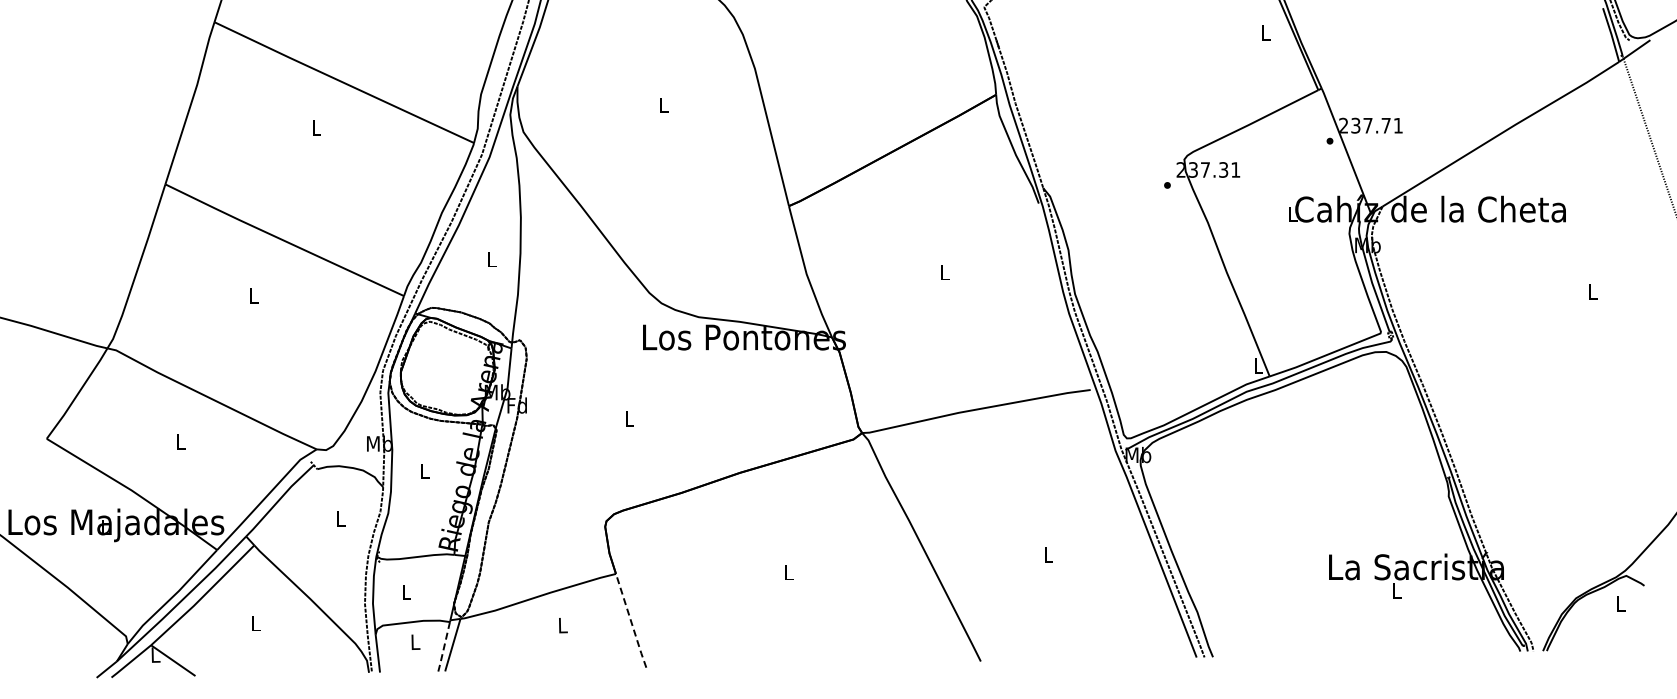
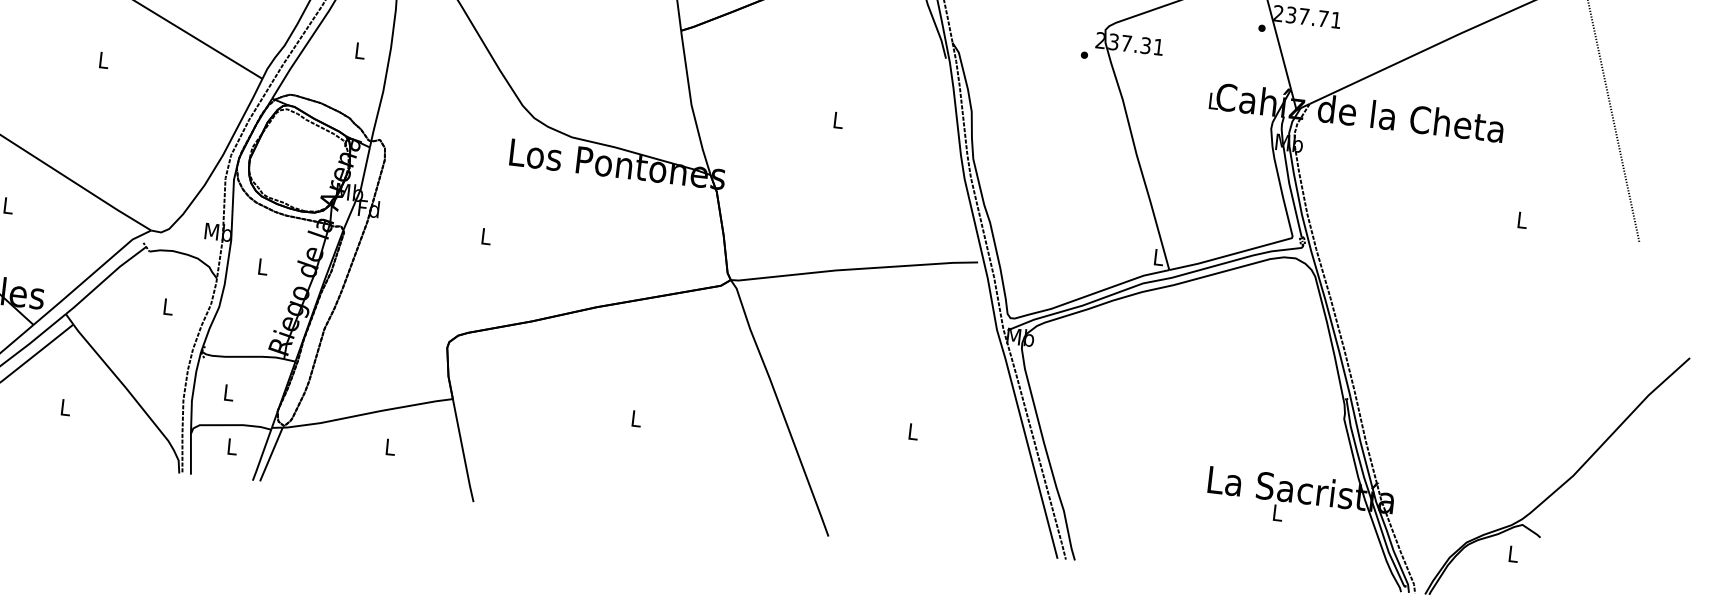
line: (631, 621) -> (463, 451), dashed -> solid
line: (443, 648) -> (261, 456), dashed -> solid

